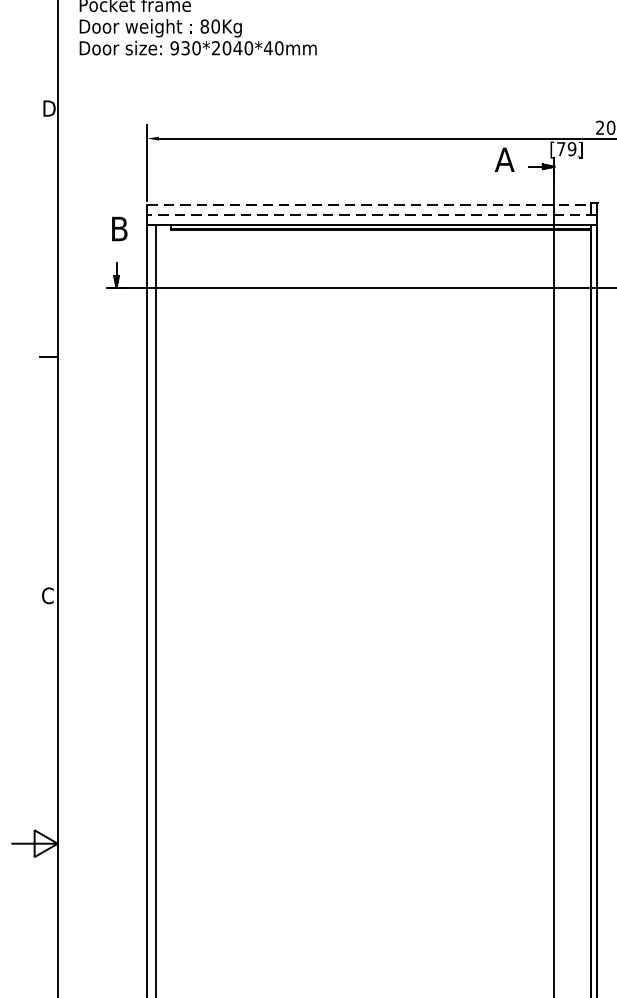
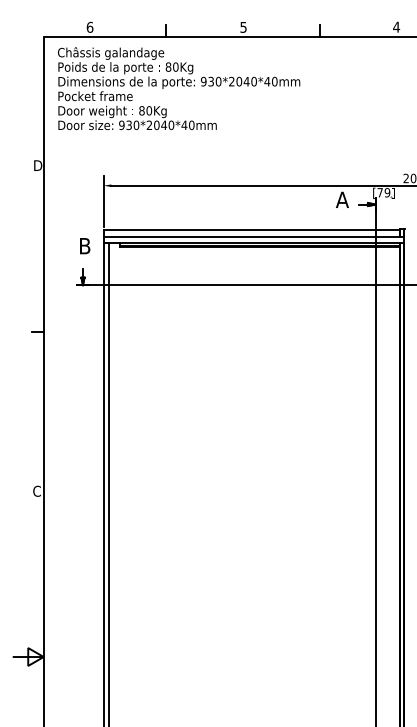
line: (370, 205) -> (252, 230), dashed -> solid
line: (371, 214) -> (253, 236), dashed -> solid

